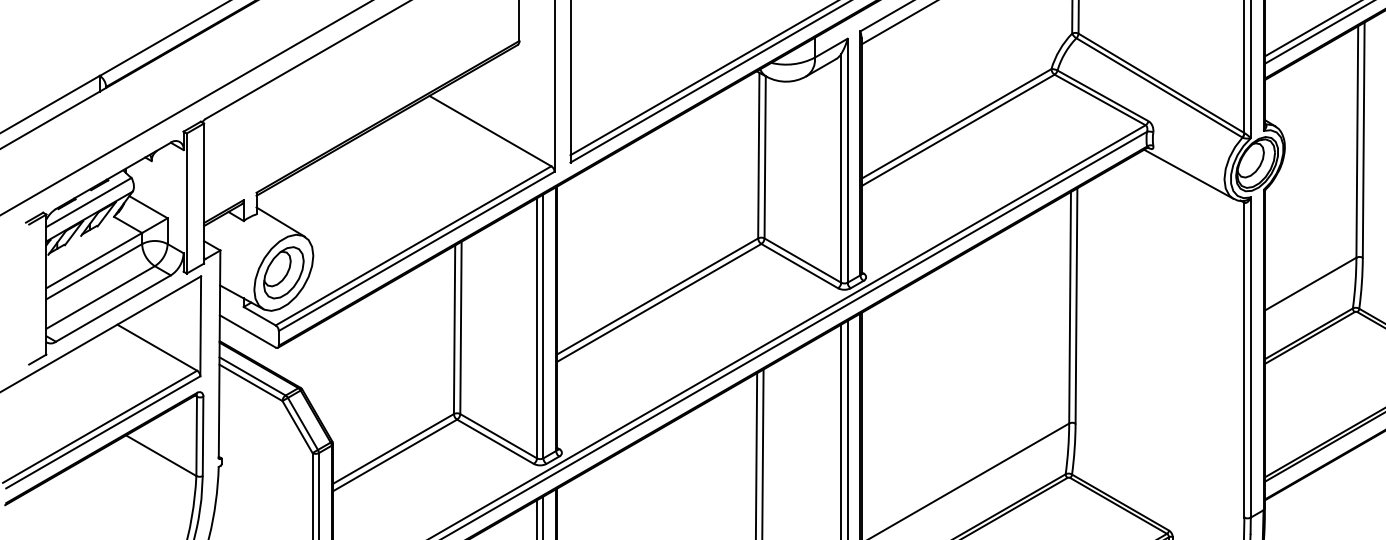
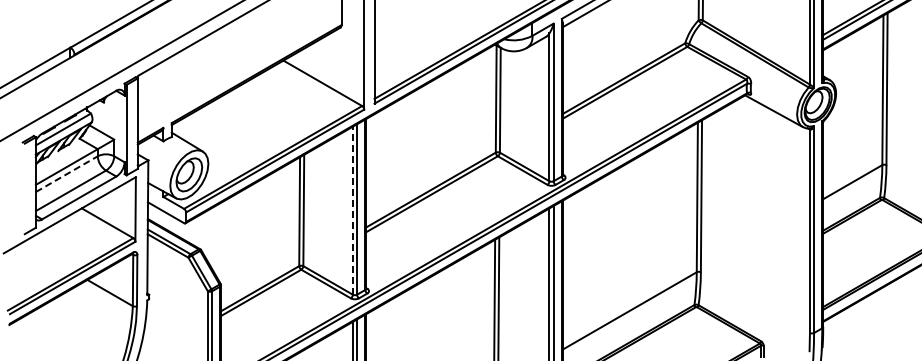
line: (93, 272) -> (66, 174), solid -> dashed
line: (536, 327) -> (352, 210), solid -> dashed

